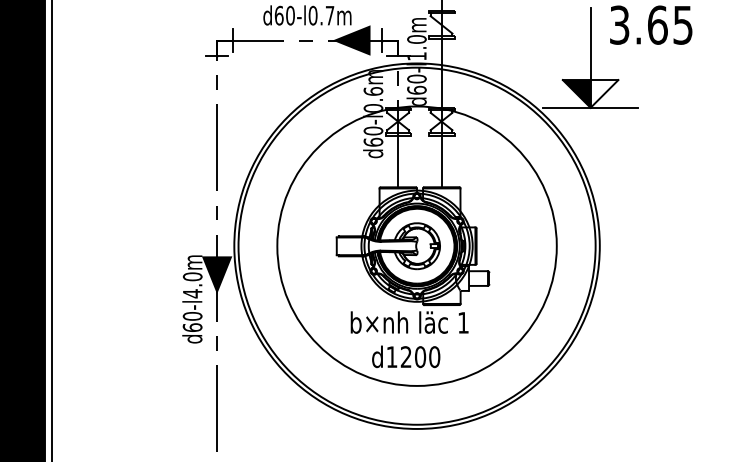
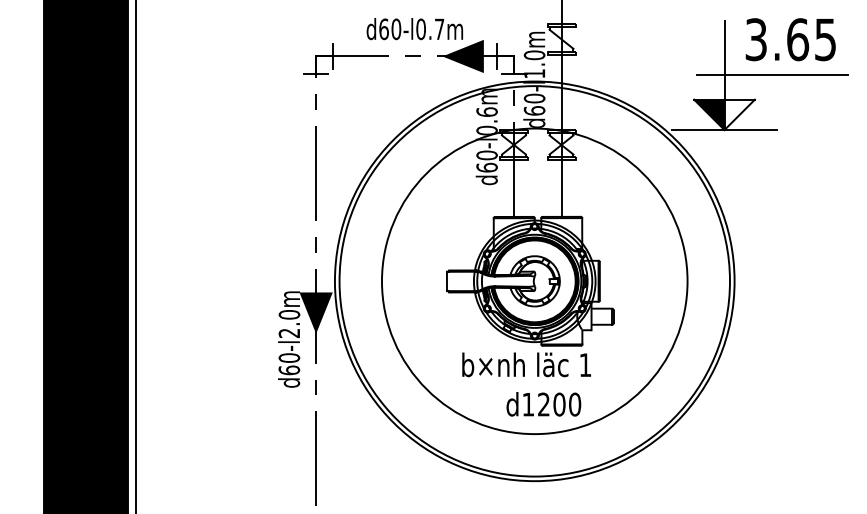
line: (634, 57) -> (772, 75), added
text: (191, 293) -> (288, 333), d60-l4.0m -> d60-l2.0m
text: (405, 357) -> (543, 404), moved

